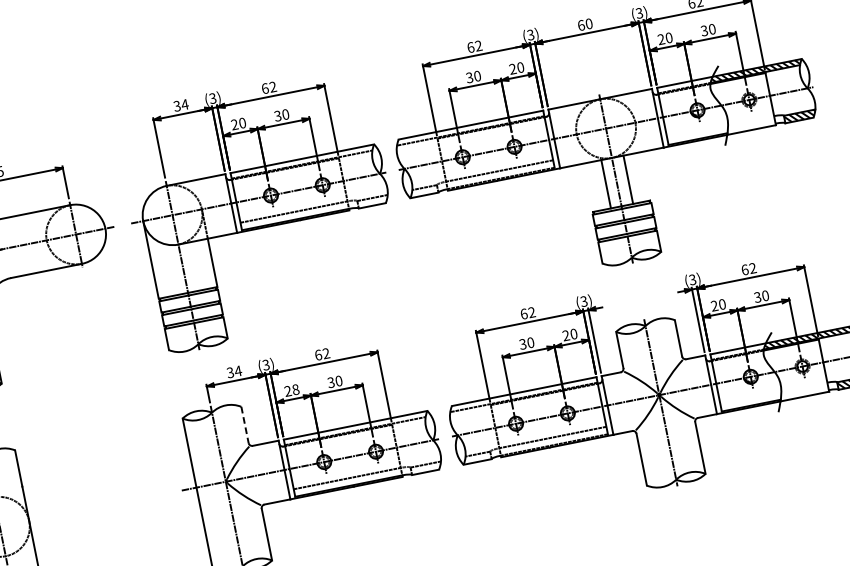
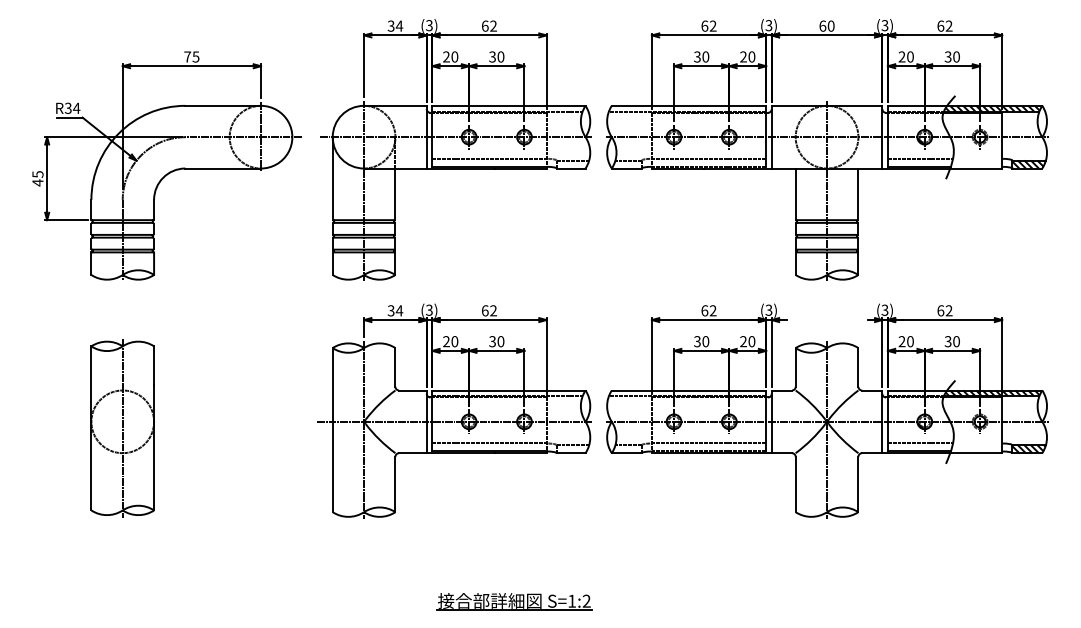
line: (697, 131) -> (920, 158), added
line: (628, 179) -> (858, 194), moved
line: (605, 184) -> (795, 194), moved
text: (295, 389) -> (454, 341), 28 -> 20
line: (750, 397) -> (920, 443), added
line: (245, 425) -> (395, 367), dashed -> solid

